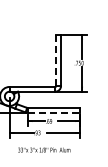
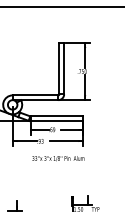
line: (56, 60) -> (59, 68), dashed -> solid
line: (54, 113) -> (57, 121), dashed -> solid
text: (44, 150) -> (58, 158), moved

